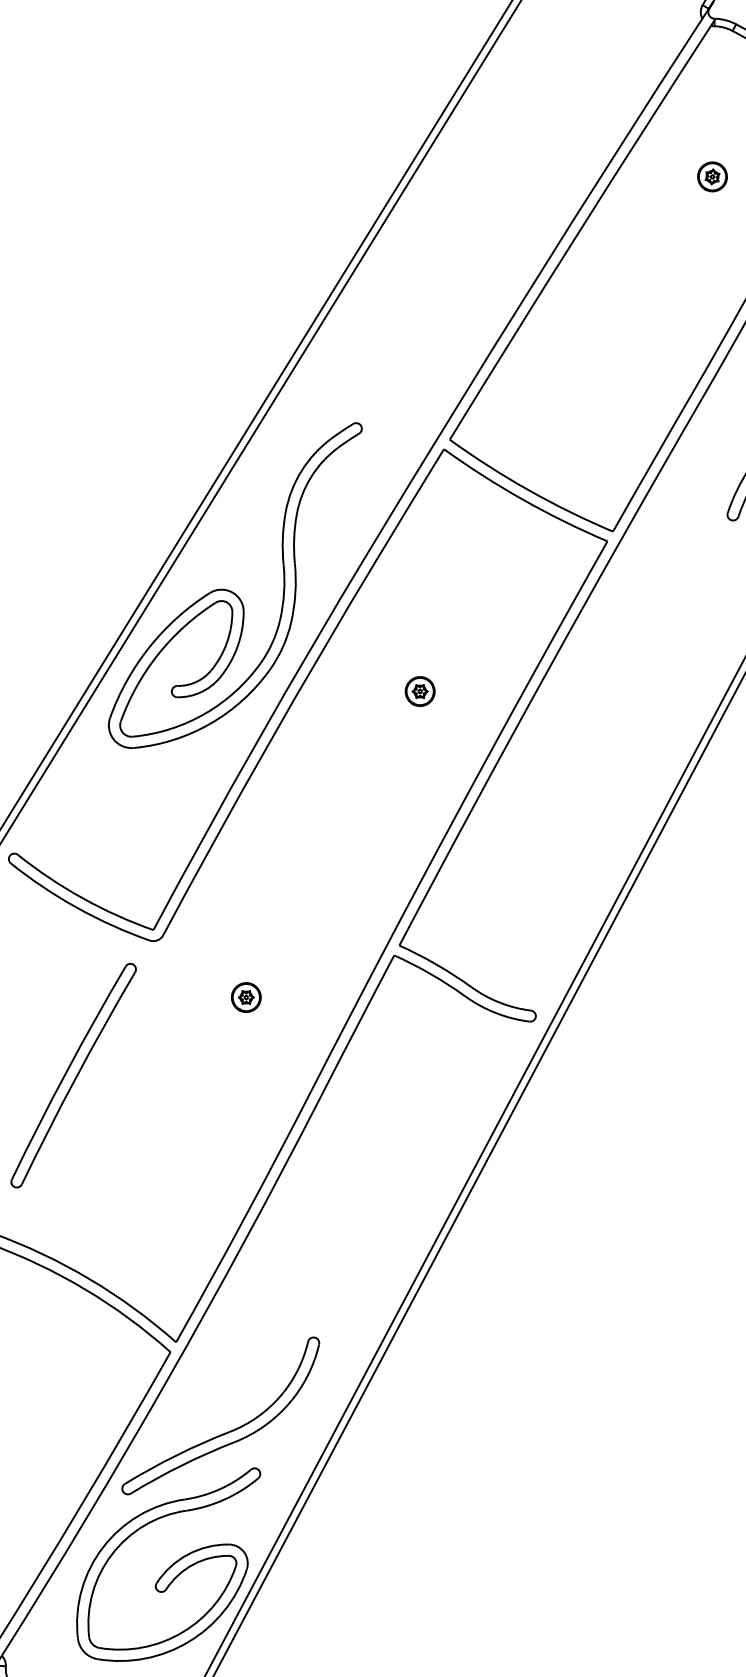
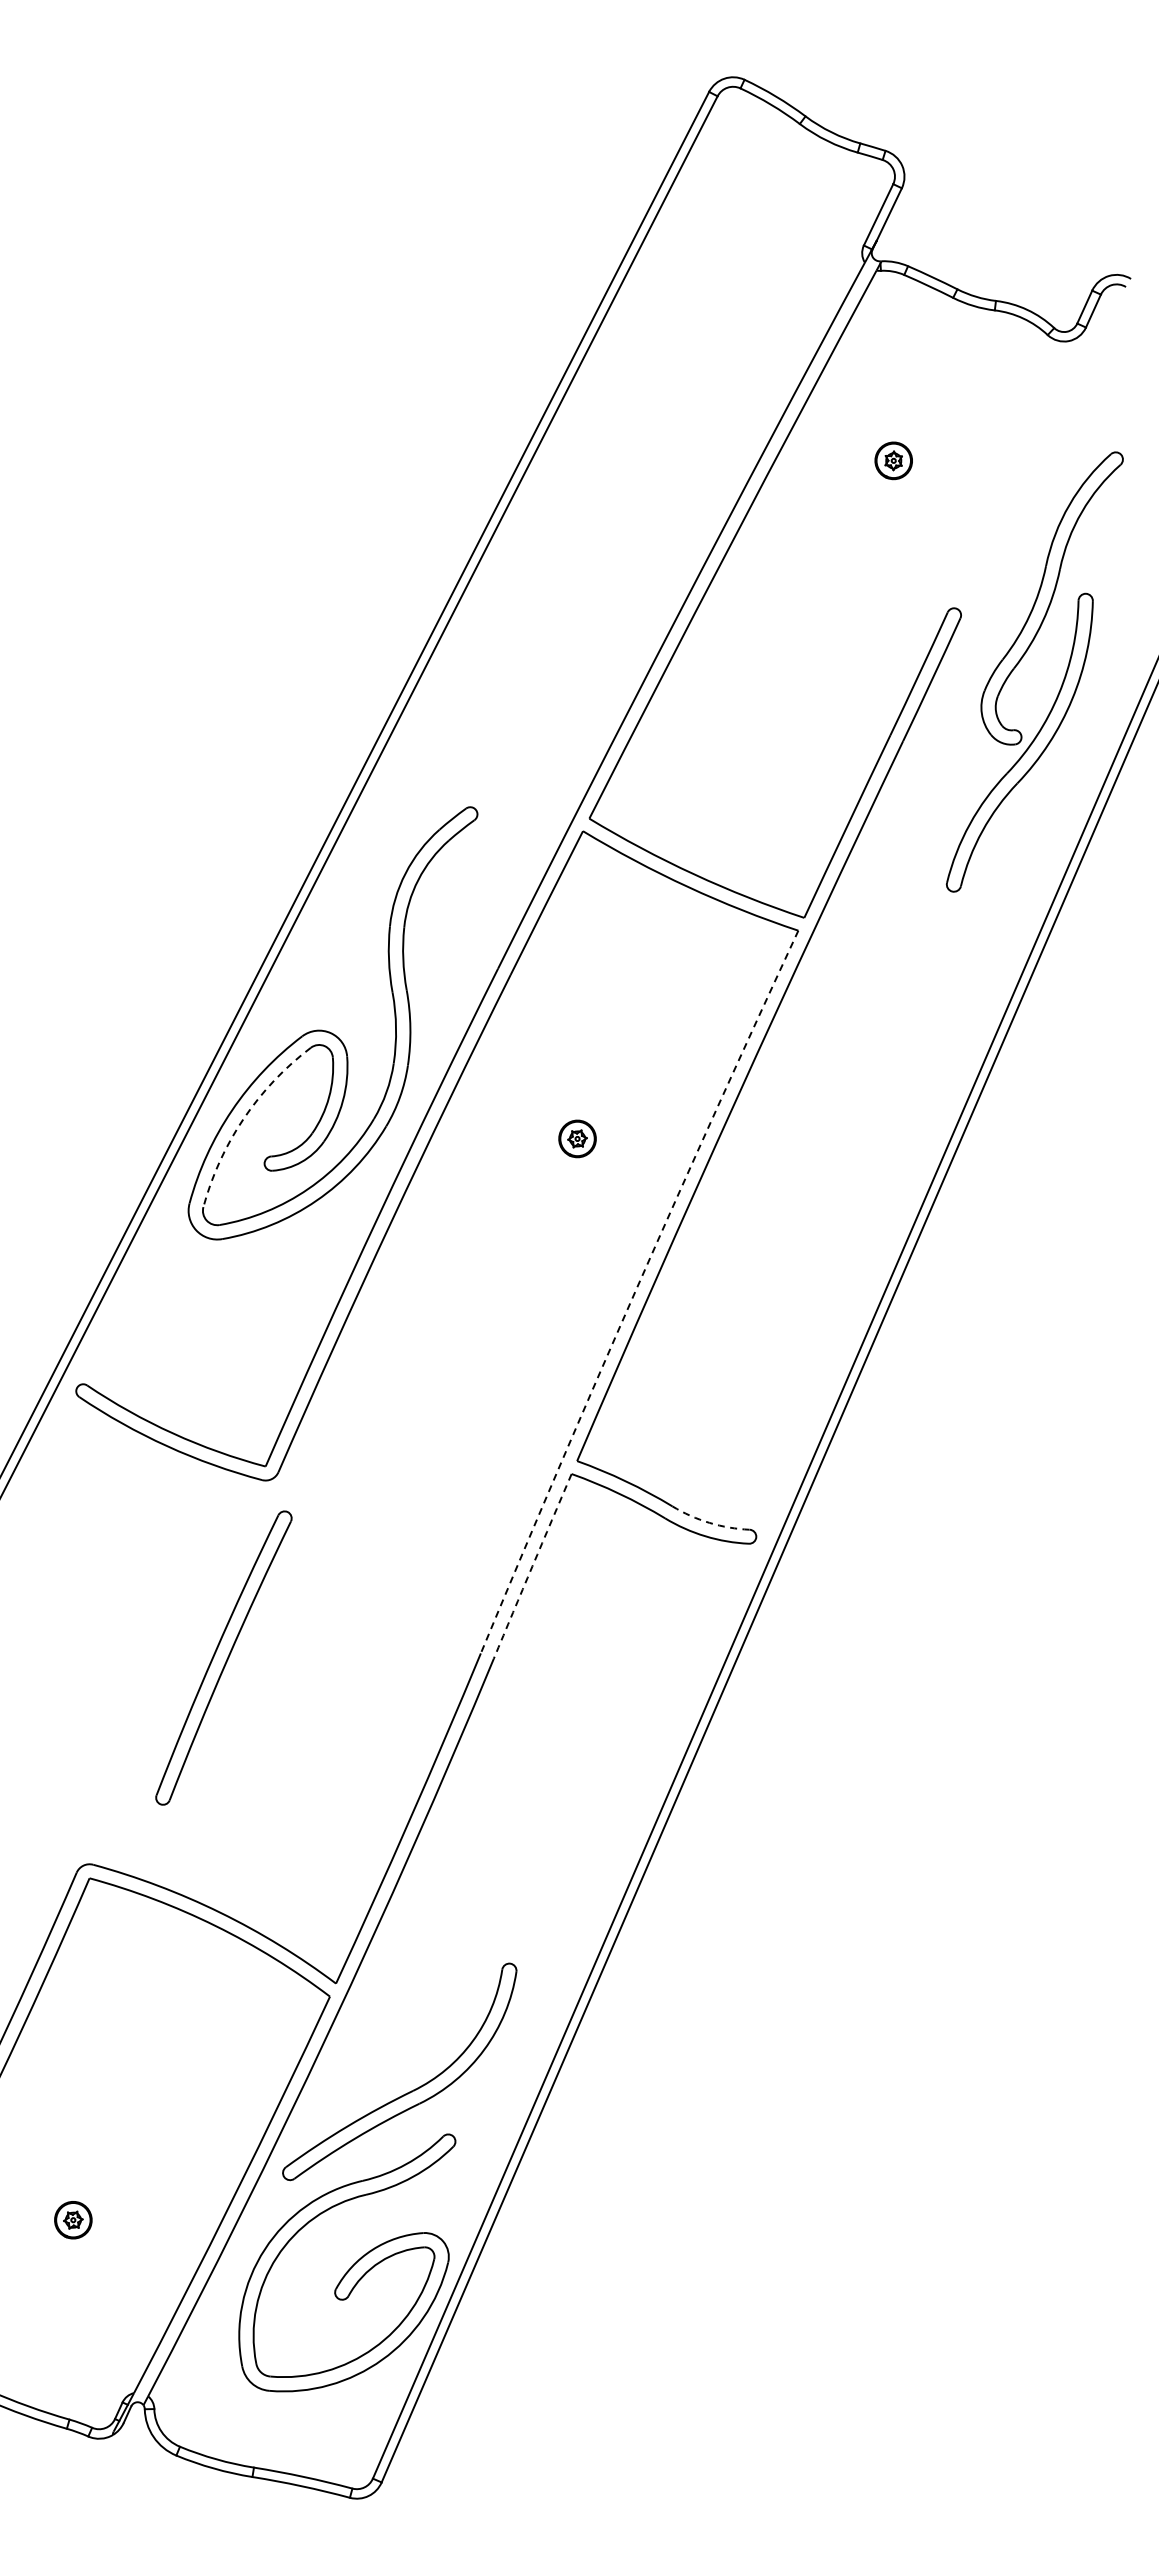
arc: (158, 654) -> (243, 1118), solid -> dashed
arc: (456, 814) -> (635, 1290), solid -> dashed
part: (246, 997) -> (389, 1541), removed
arc: (499, 1002) -> (709, 1522), solid -> dashed
arc: (357, 1025) -> (532, 1566), solid -> dashed
part: (73, 1075) -> (223, 1657), moved

